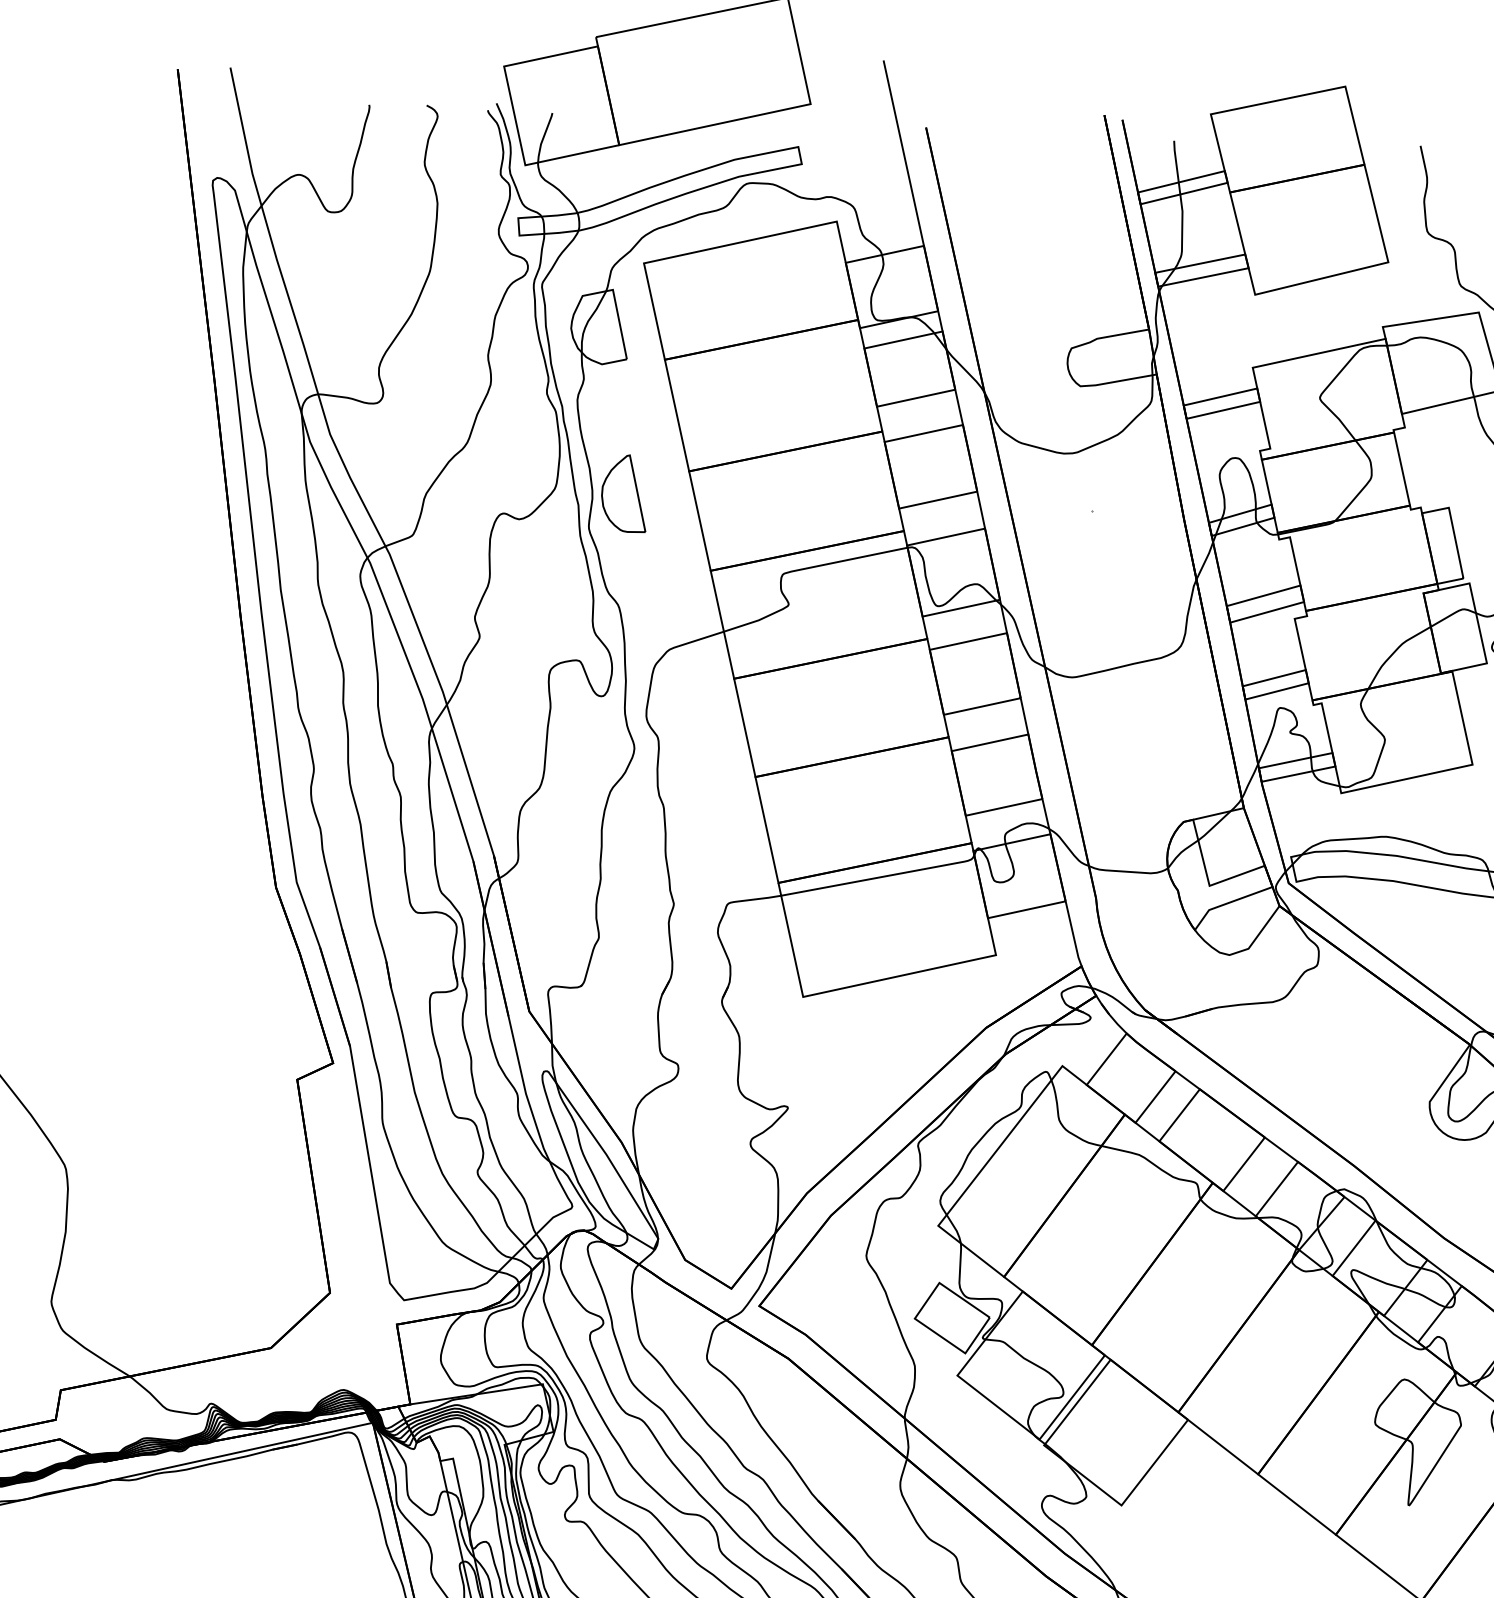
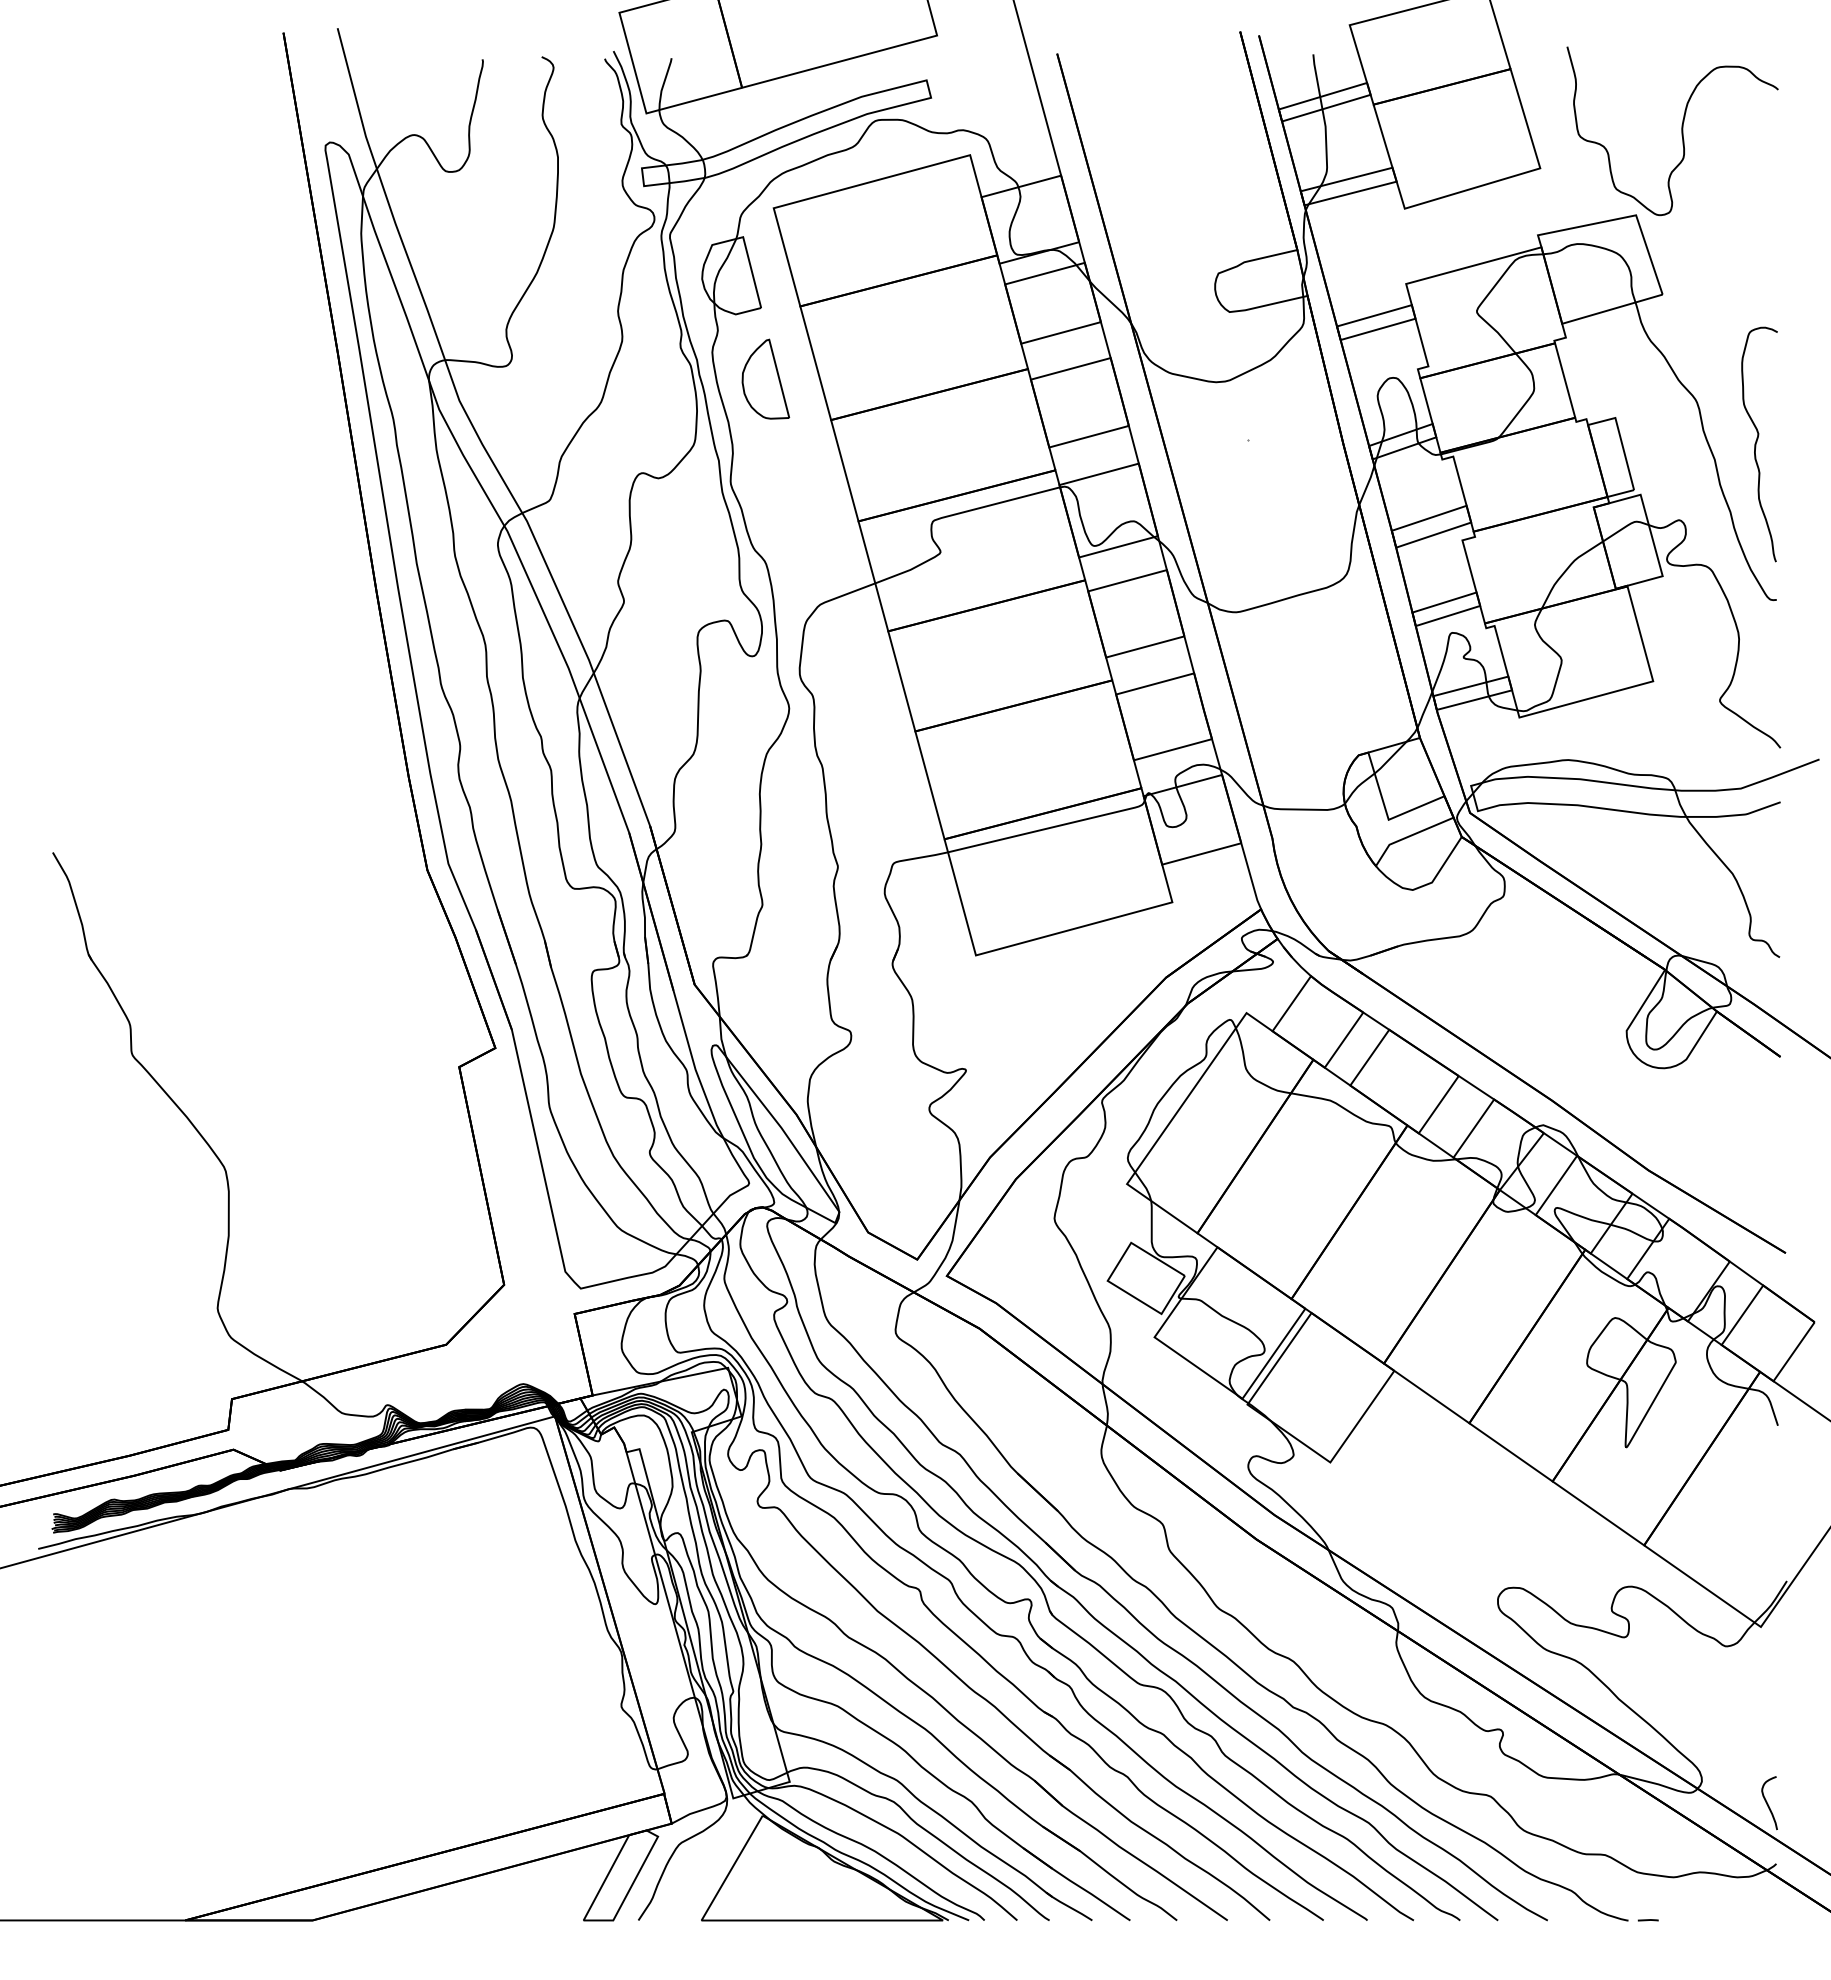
part: (624, 492) -> (765, 378), moved

